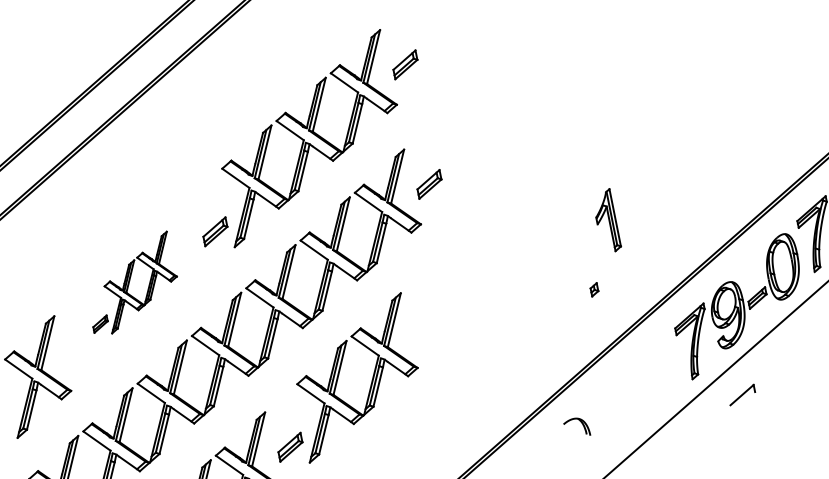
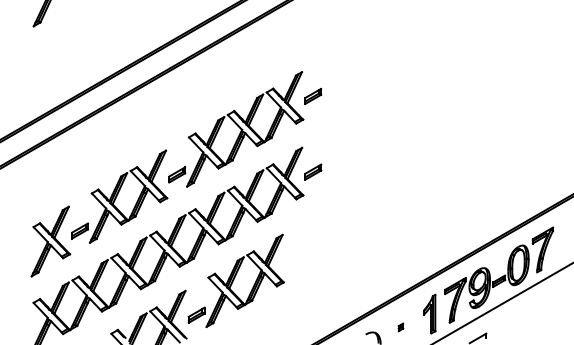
part: (606, 220) -> (429, 313), moved
part: (131, 284) -> (119, 196), size x1.67
part: (593, 290) -> (400, 327), moved

